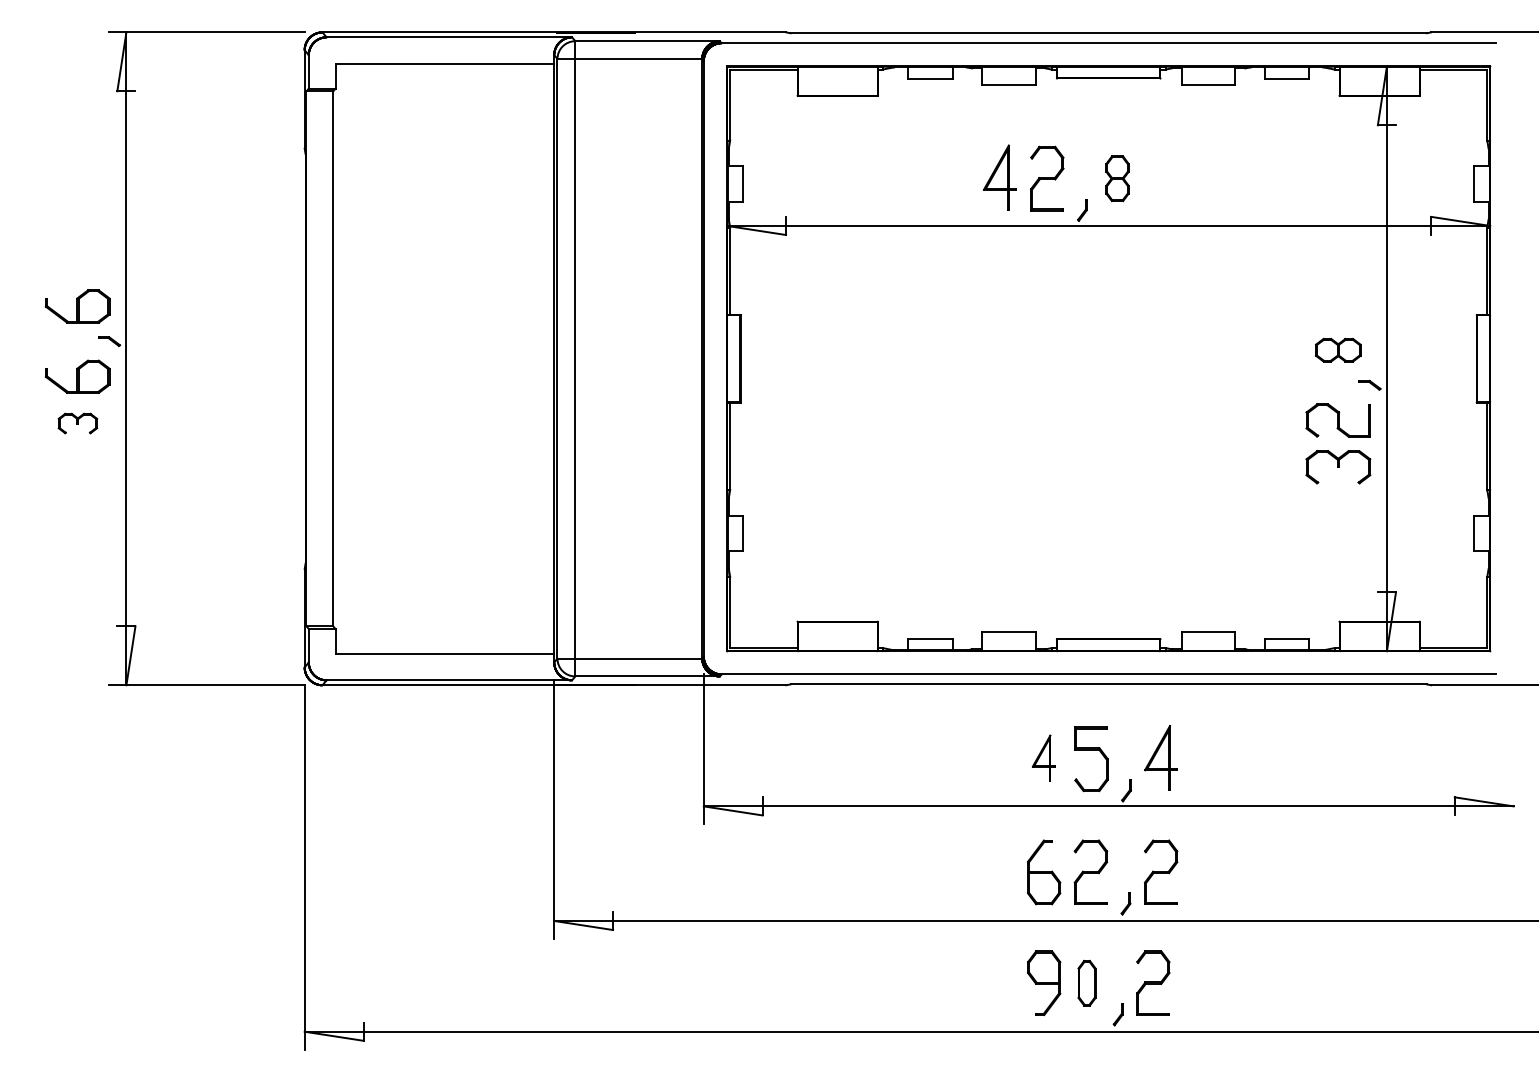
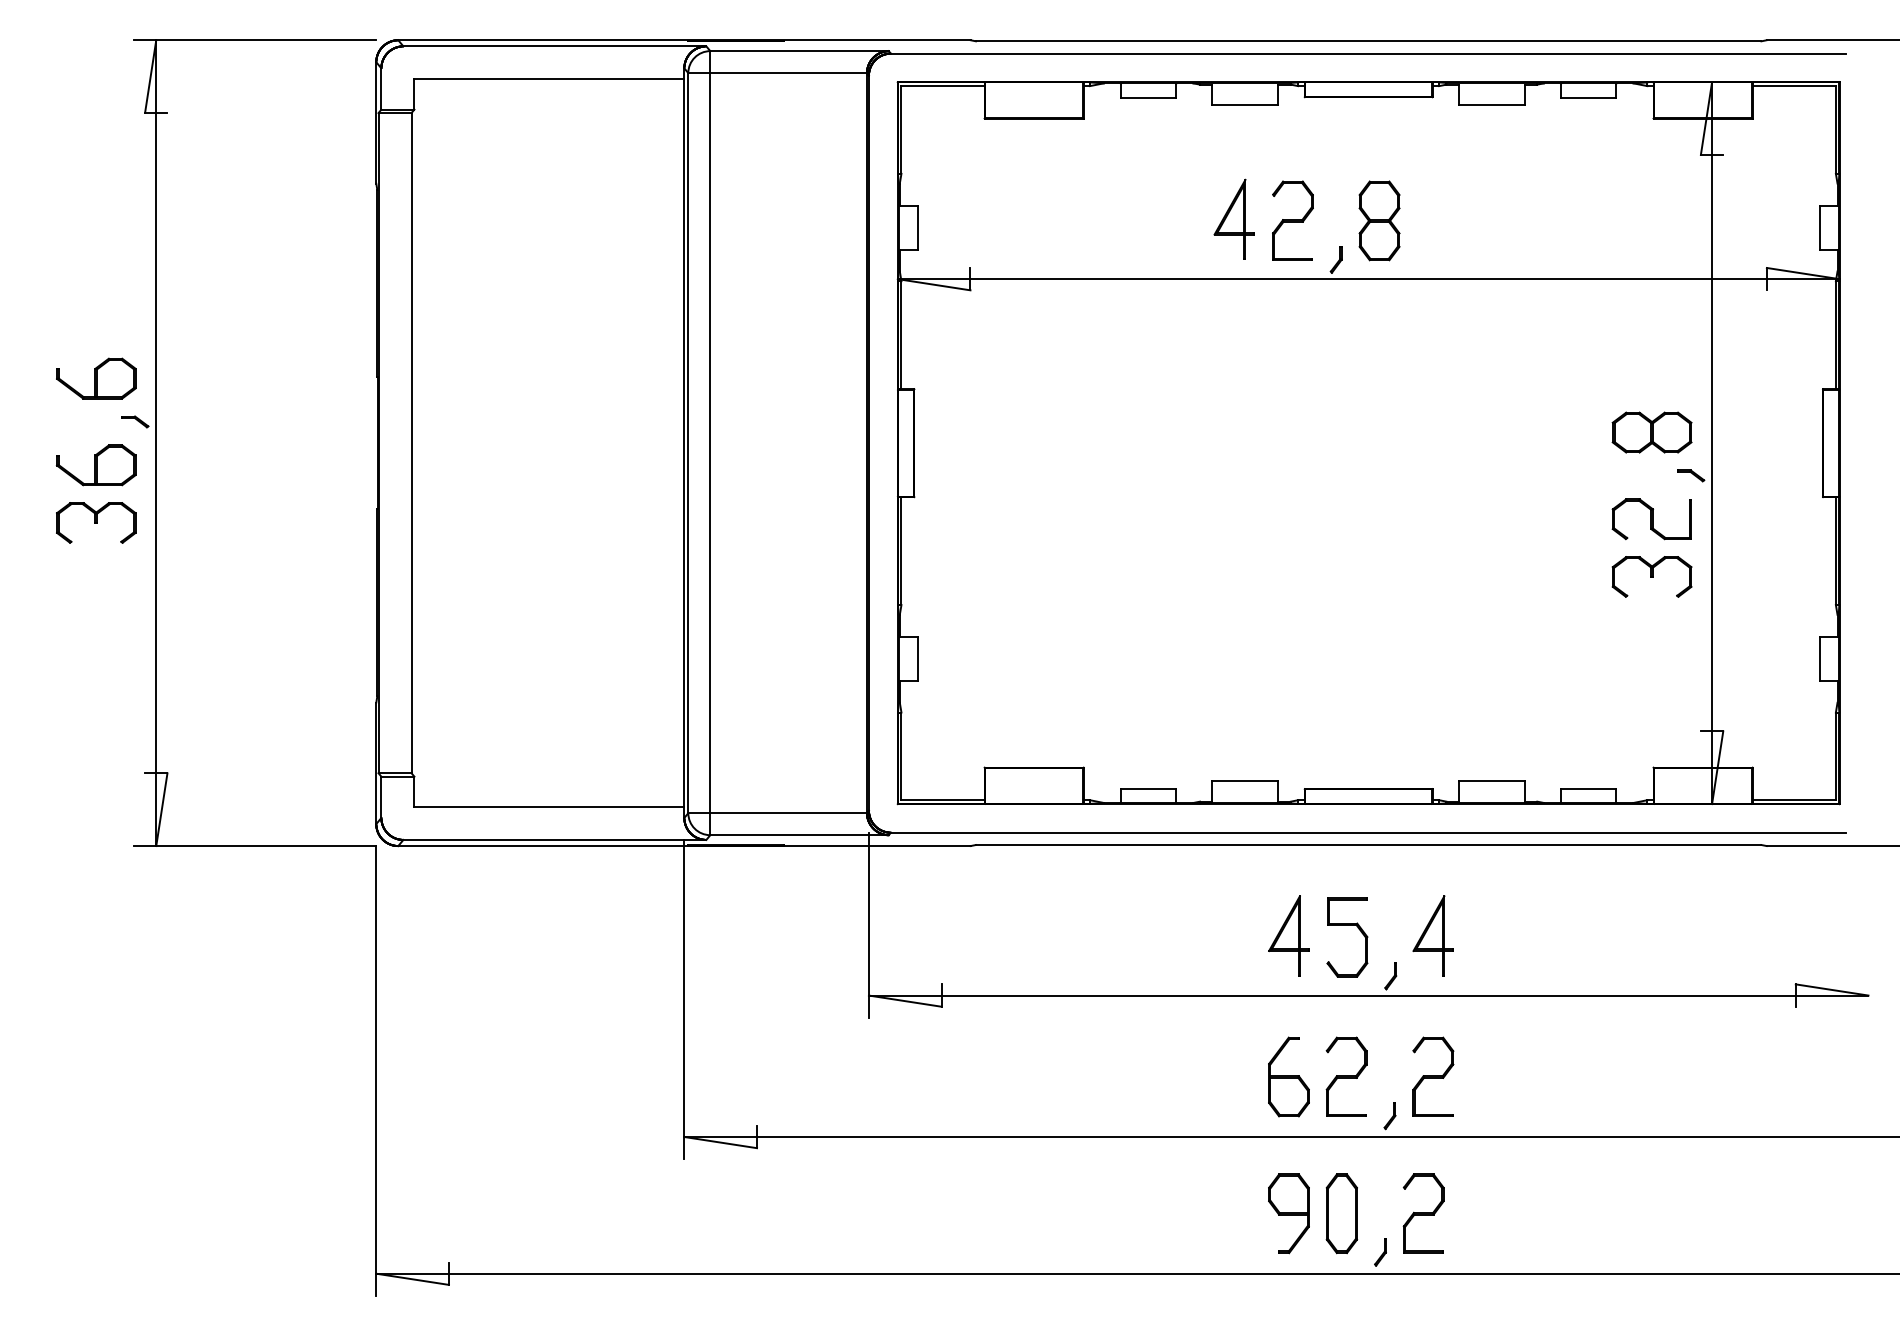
part: (1117, 178) -> (1379, 220), size x1.43
part: (1337, 350) -> (1651, 432), size x1.43
part: (77, 423) -> (96, 522), size x1.67
part: (1043, 757) -> (1288, 935), size x1.43
part: (1086, 982) -> (1341, 1213), size x1.43

